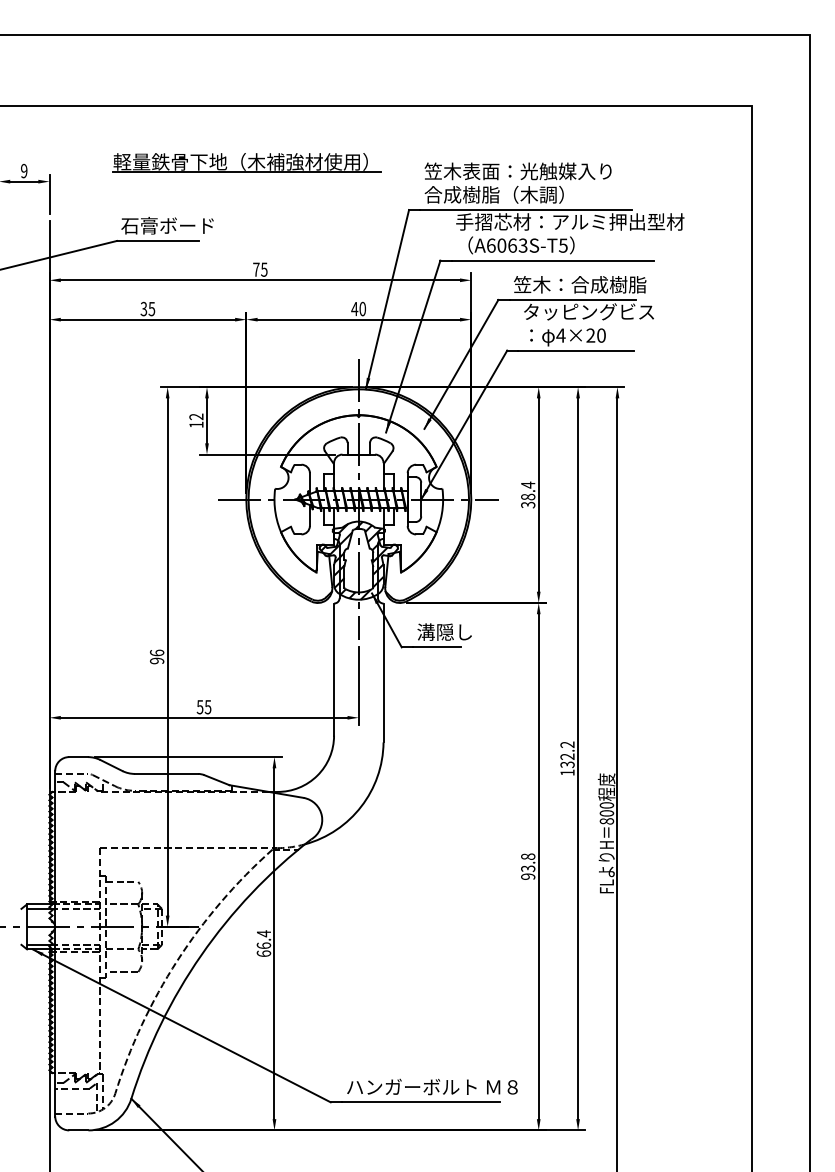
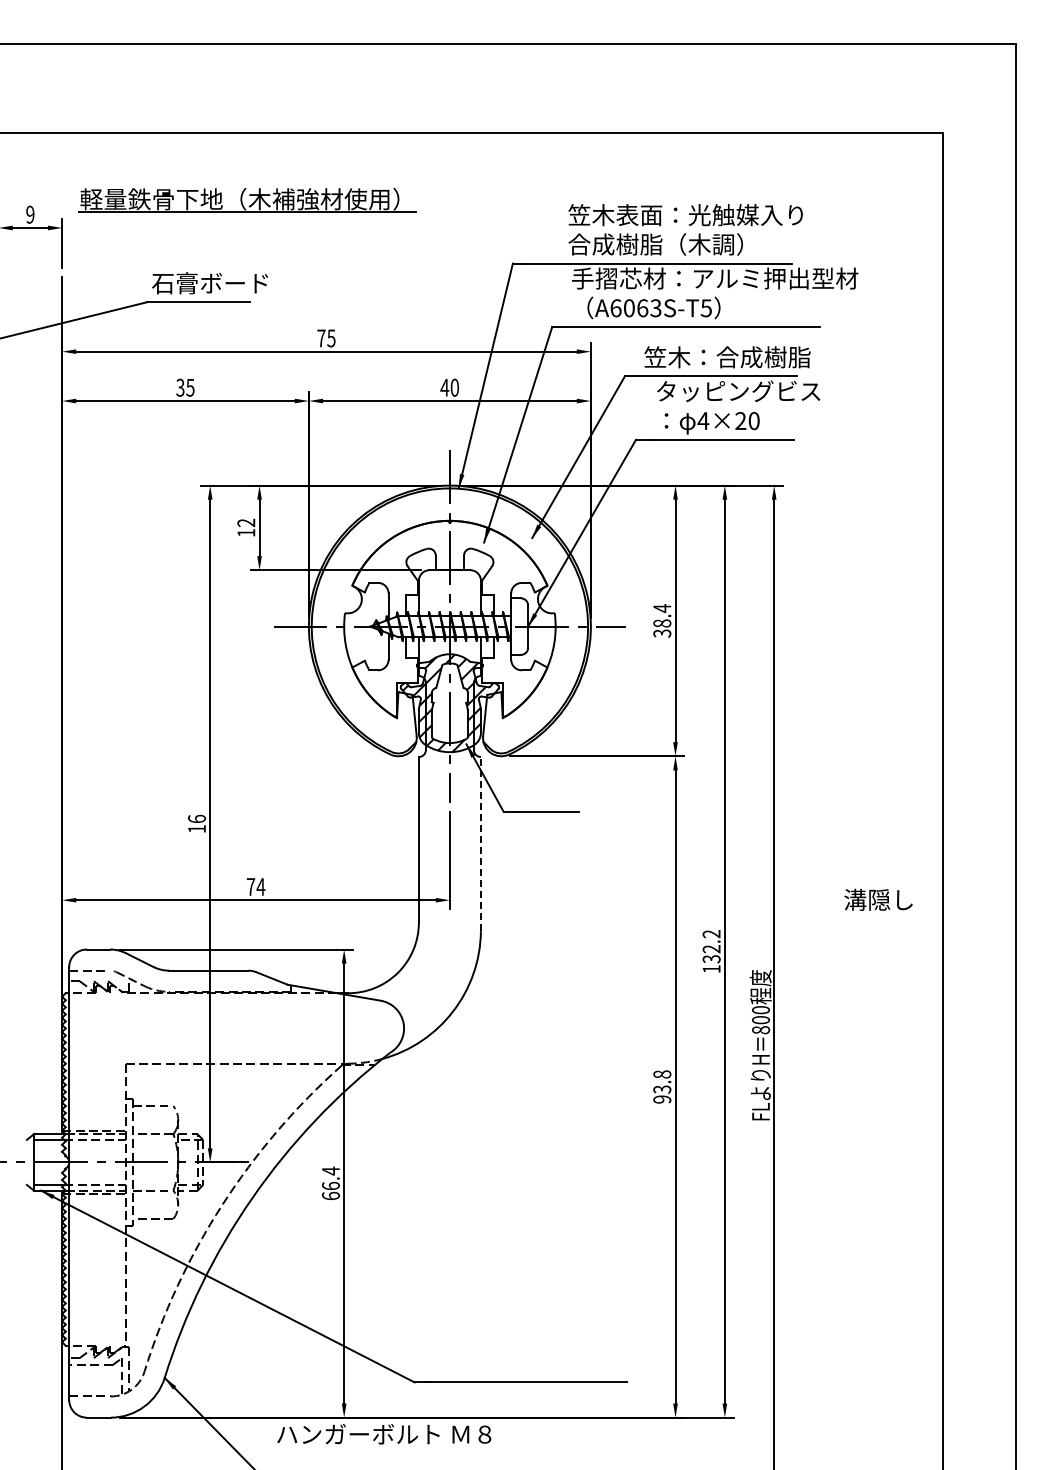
part: (246, 162) -> (247, 200), moved
text: (517, 182) -> (685, 229), moved
text: (444, 631) -> (878, 899), moved
text: (157, 661) -> (197, 829), 96 -> 16
line: (383, 672) -> (480, 843), solid -> dashed
text: (203, 707) -> (255, 887), 55 -> 74
text: (432, 1087) -> (384, 1434), moved

